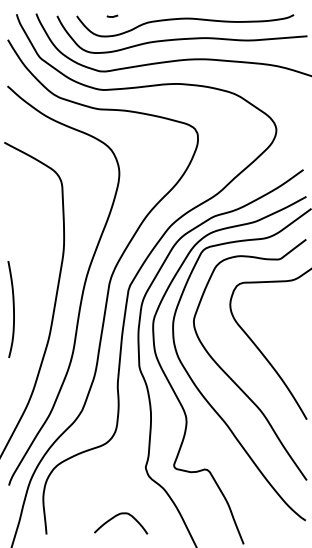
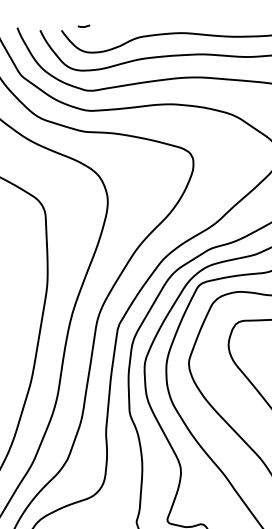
line: (113, 15) -> (85, 25), moved

